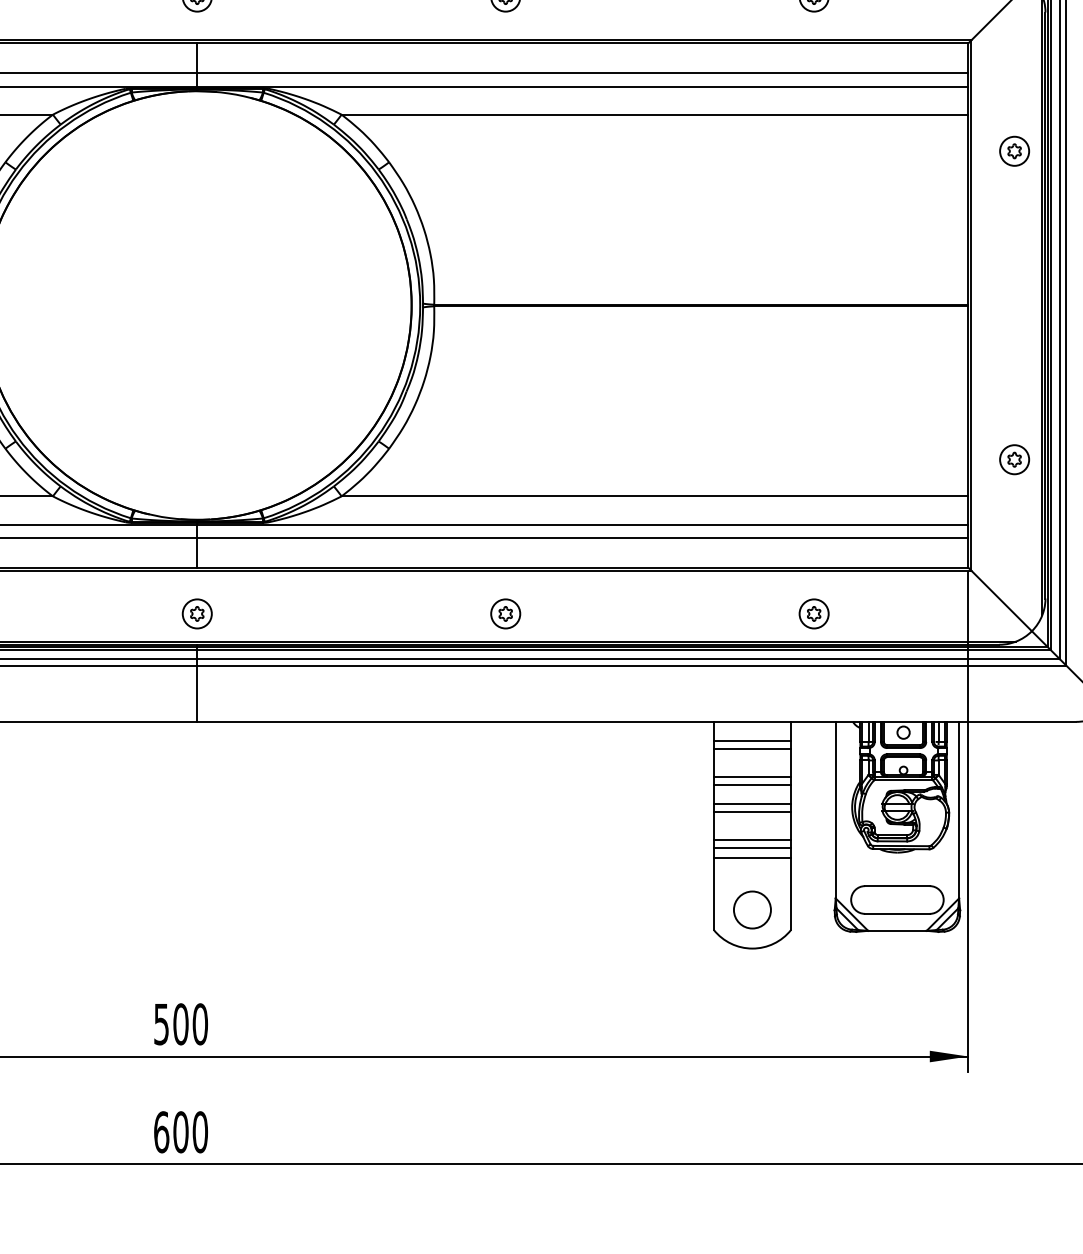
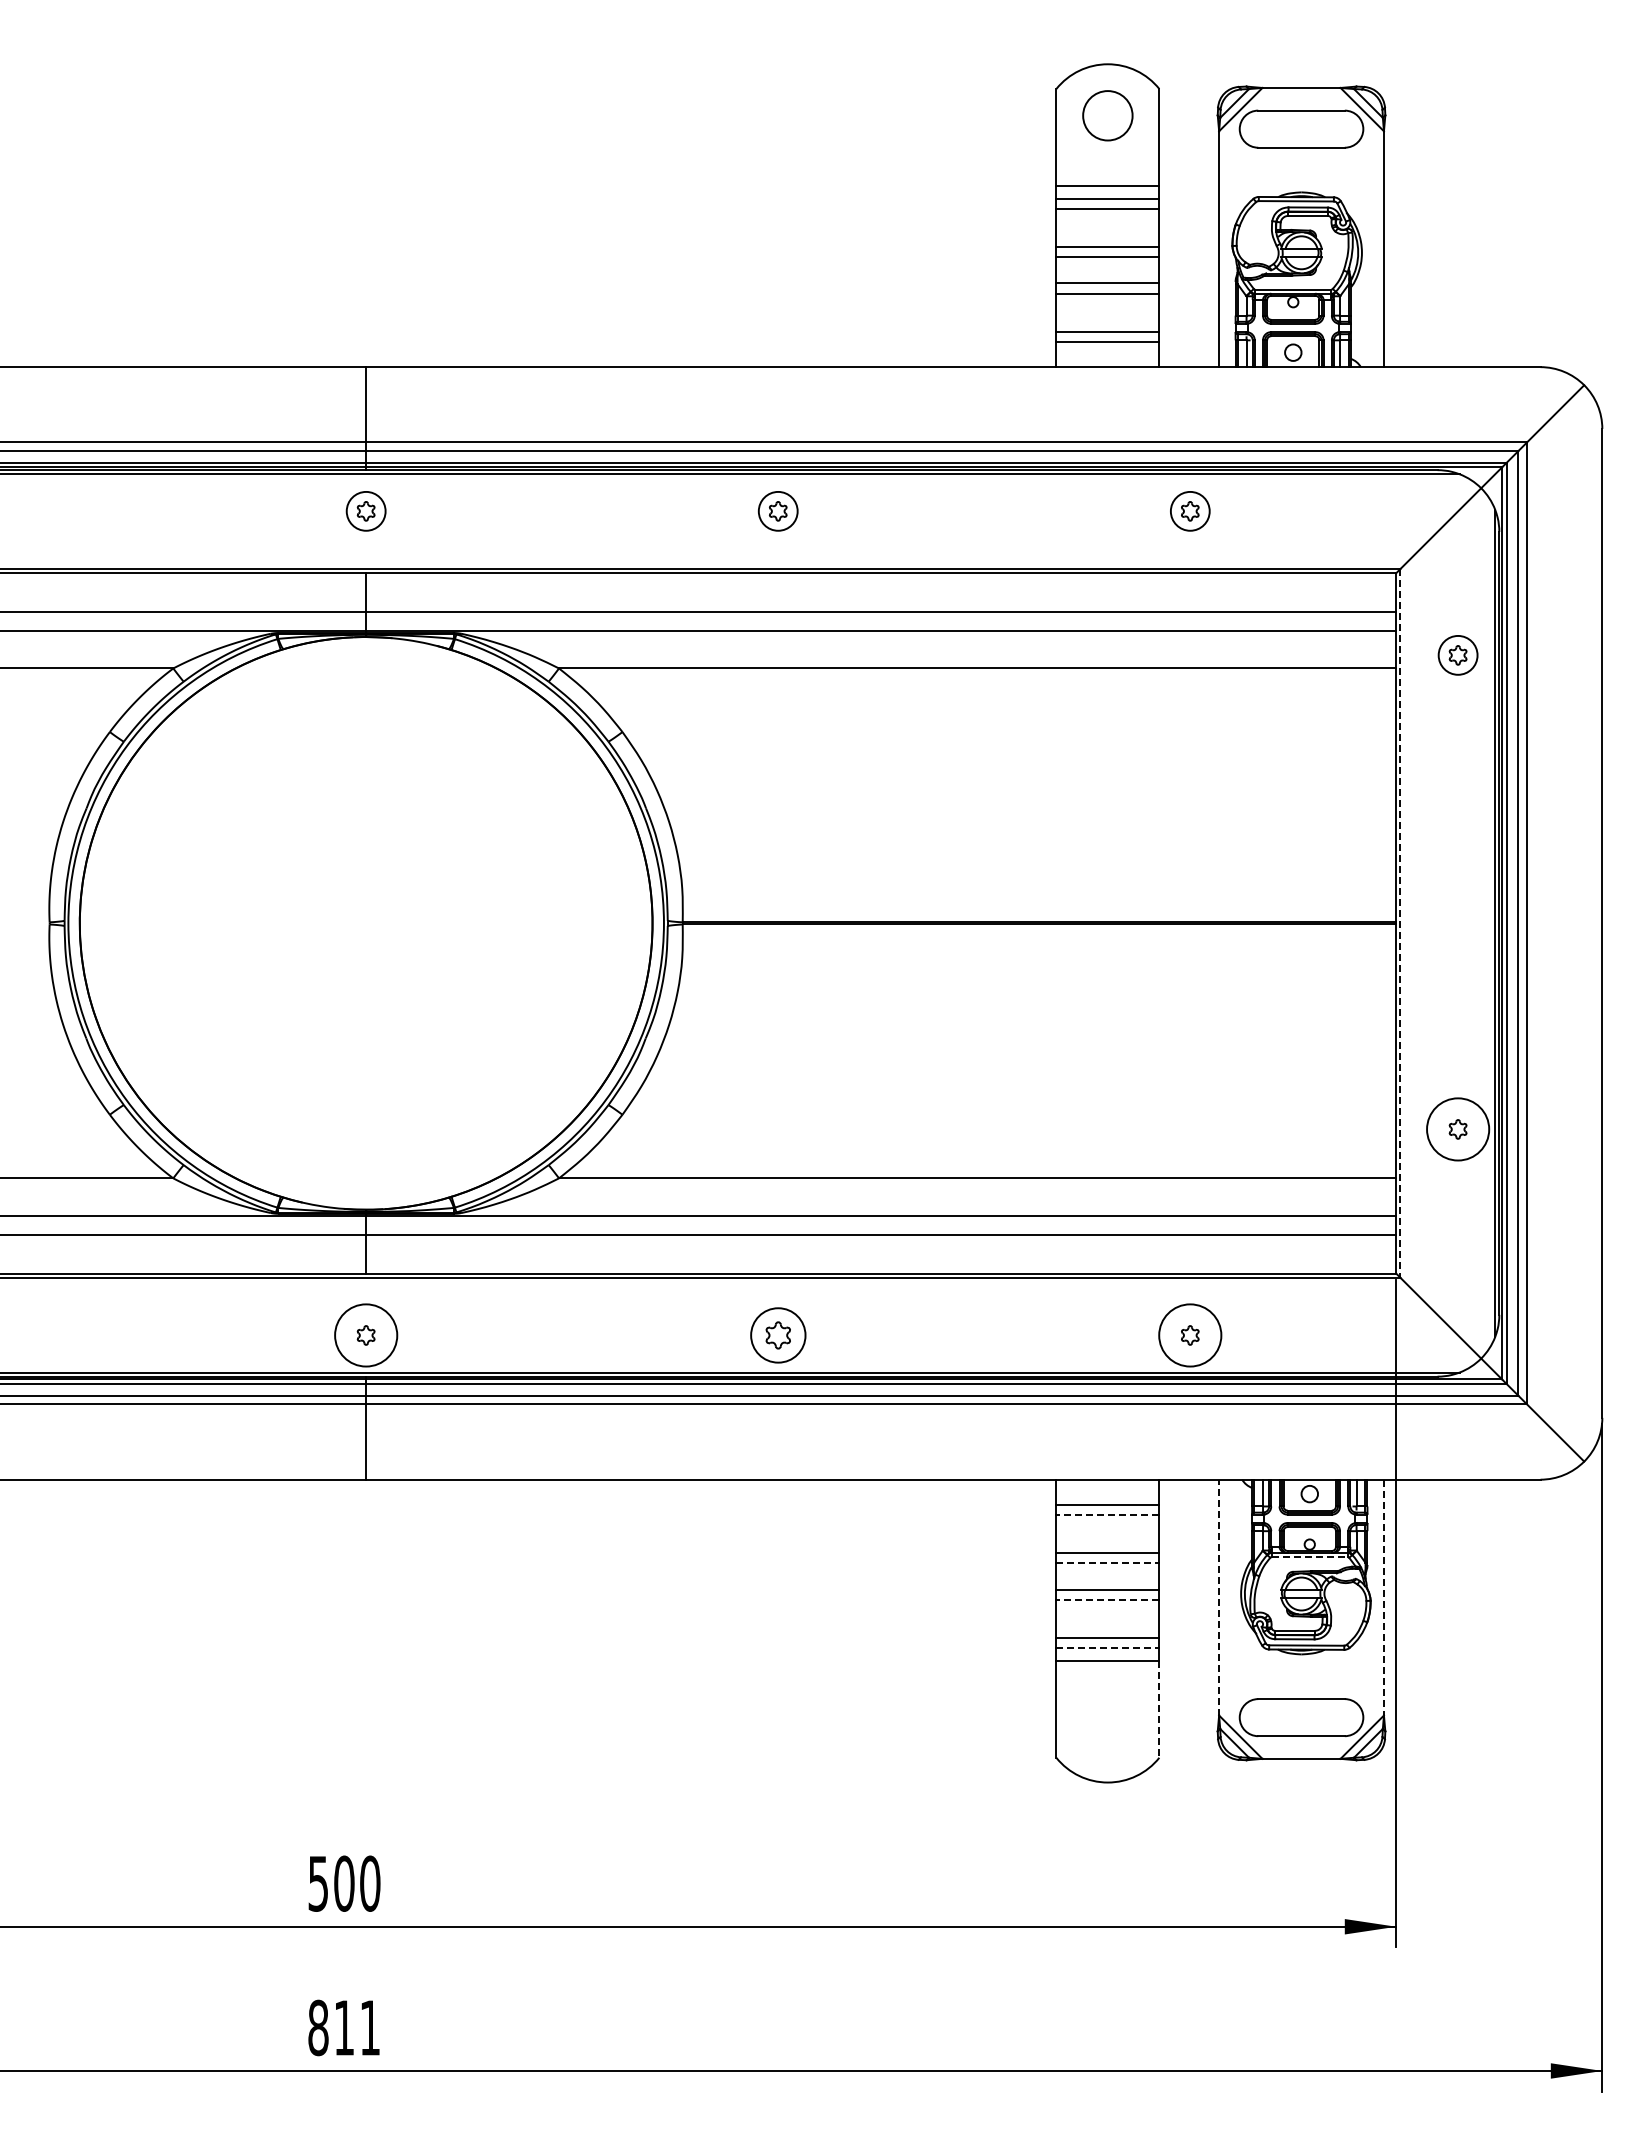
part: (1014, 151) -> (1457, 655), moved
line: (971, 305) -> (1400, 923), solid -> dashed
circle: (1014, 459) -> (1457, 1129), size x1.6
circle: (196, 613) -> (365, 1335), size x1.6
part: (505, 613) -> (777, 1335), size x1.4
circle: (813, 613) -> (1189, 1335), size x1.6
line: (752, 748) -> (1107, 1515), solid -> dashed
line: (903, 780) -> (1309, 1557), solid -> dashed
line: (752, 784) -> (1107, 1563), solid -> dashed
line: (836, 810) -> (1219, 1597), solid -> dashed
line: (958, 810) -> (1383, 1597), solid -> dashed
line: (752, 811) -> (1107, 1599), solid -> dashed
line: (752, 847) -> (1107, 1647), solid -> dashed
line: (791, 893) -> (1159, 1709), solid -> dashed
circle: (752, 909) -> (1107, 1730), removed
text: (181, 1131) -> (344, 2027), 600 -> 811

